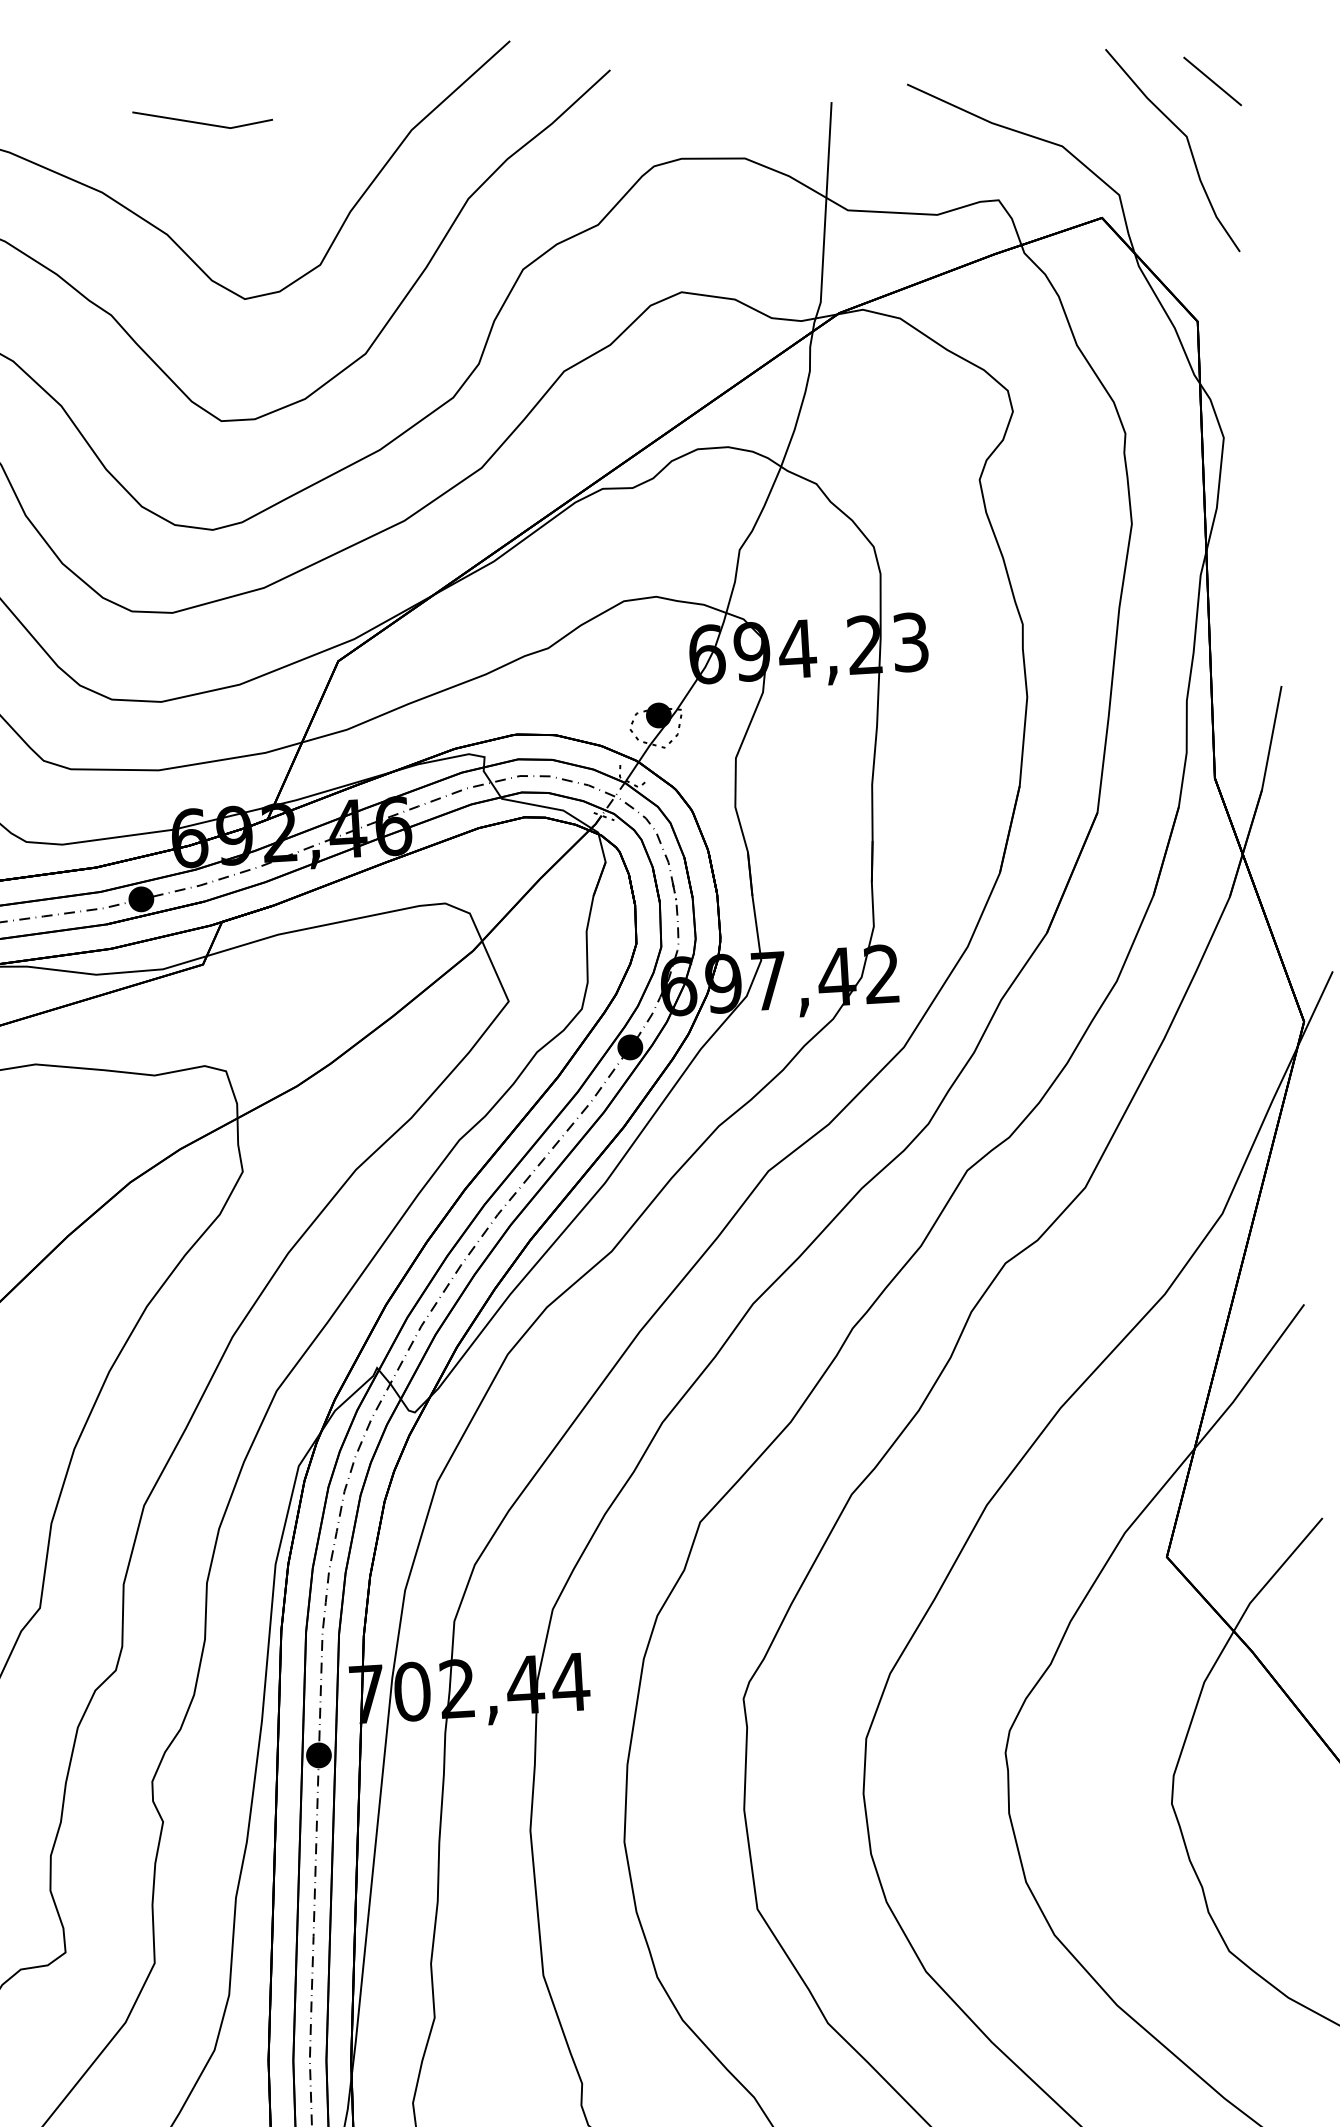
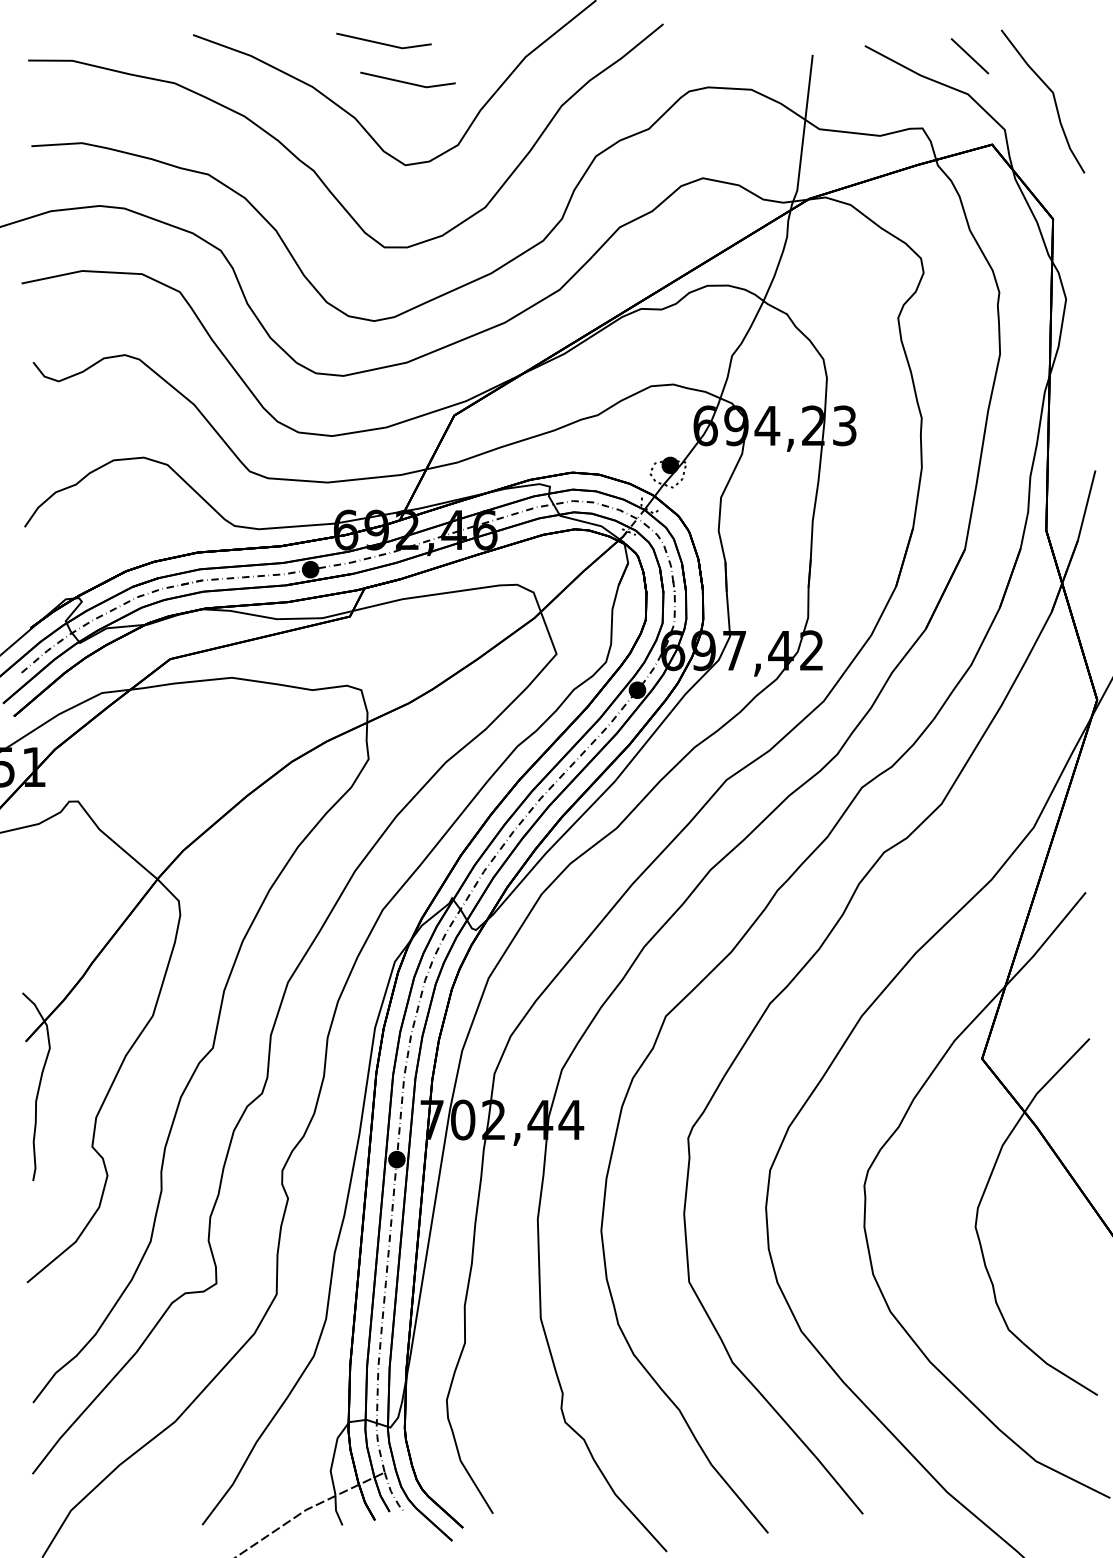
line: (1211, 81) -> (969, 56), moved
line: (239, 176) -> (406, 81), added

